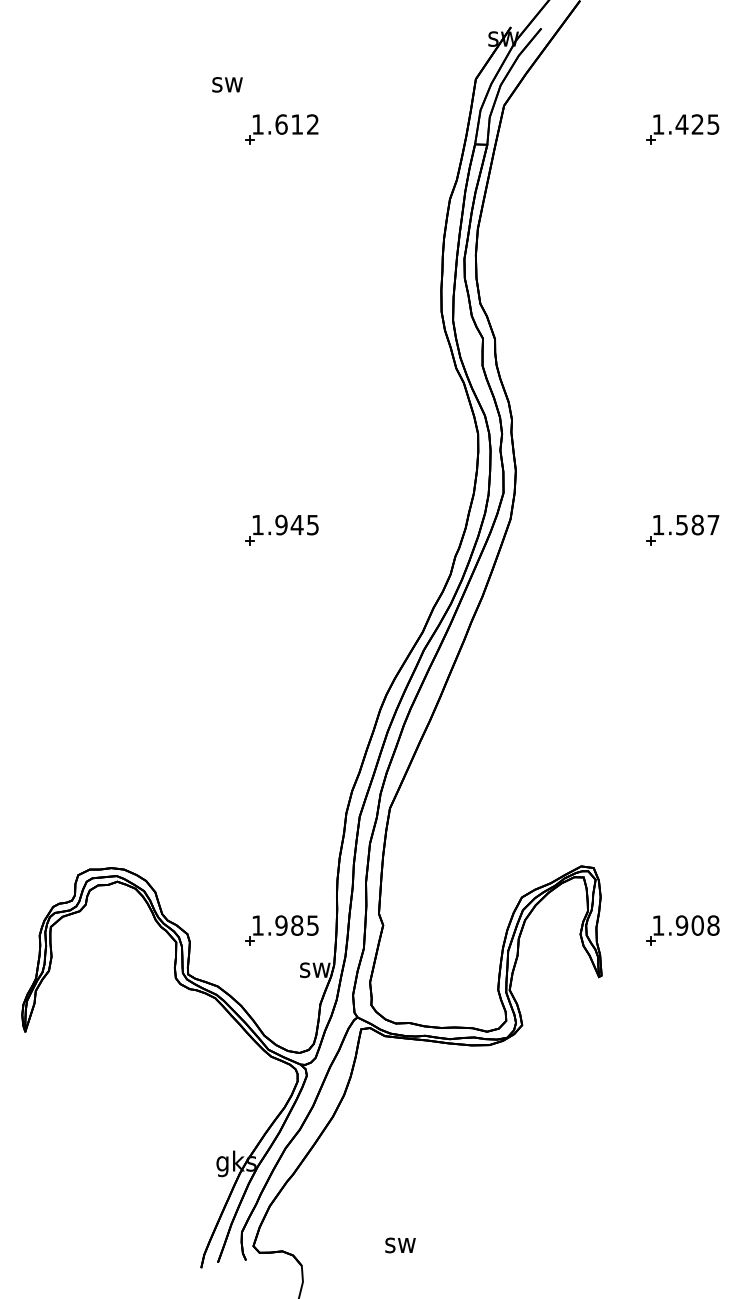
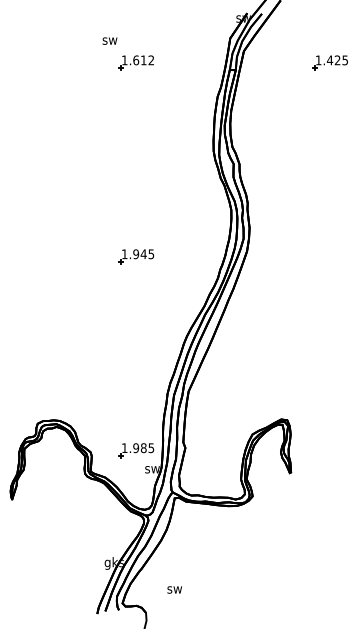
part: (680, 529) -> (329, 256), removed
part: (682, 930) -> (330, 450), removed
text: (399, 1244) -> (174, 589), moved

